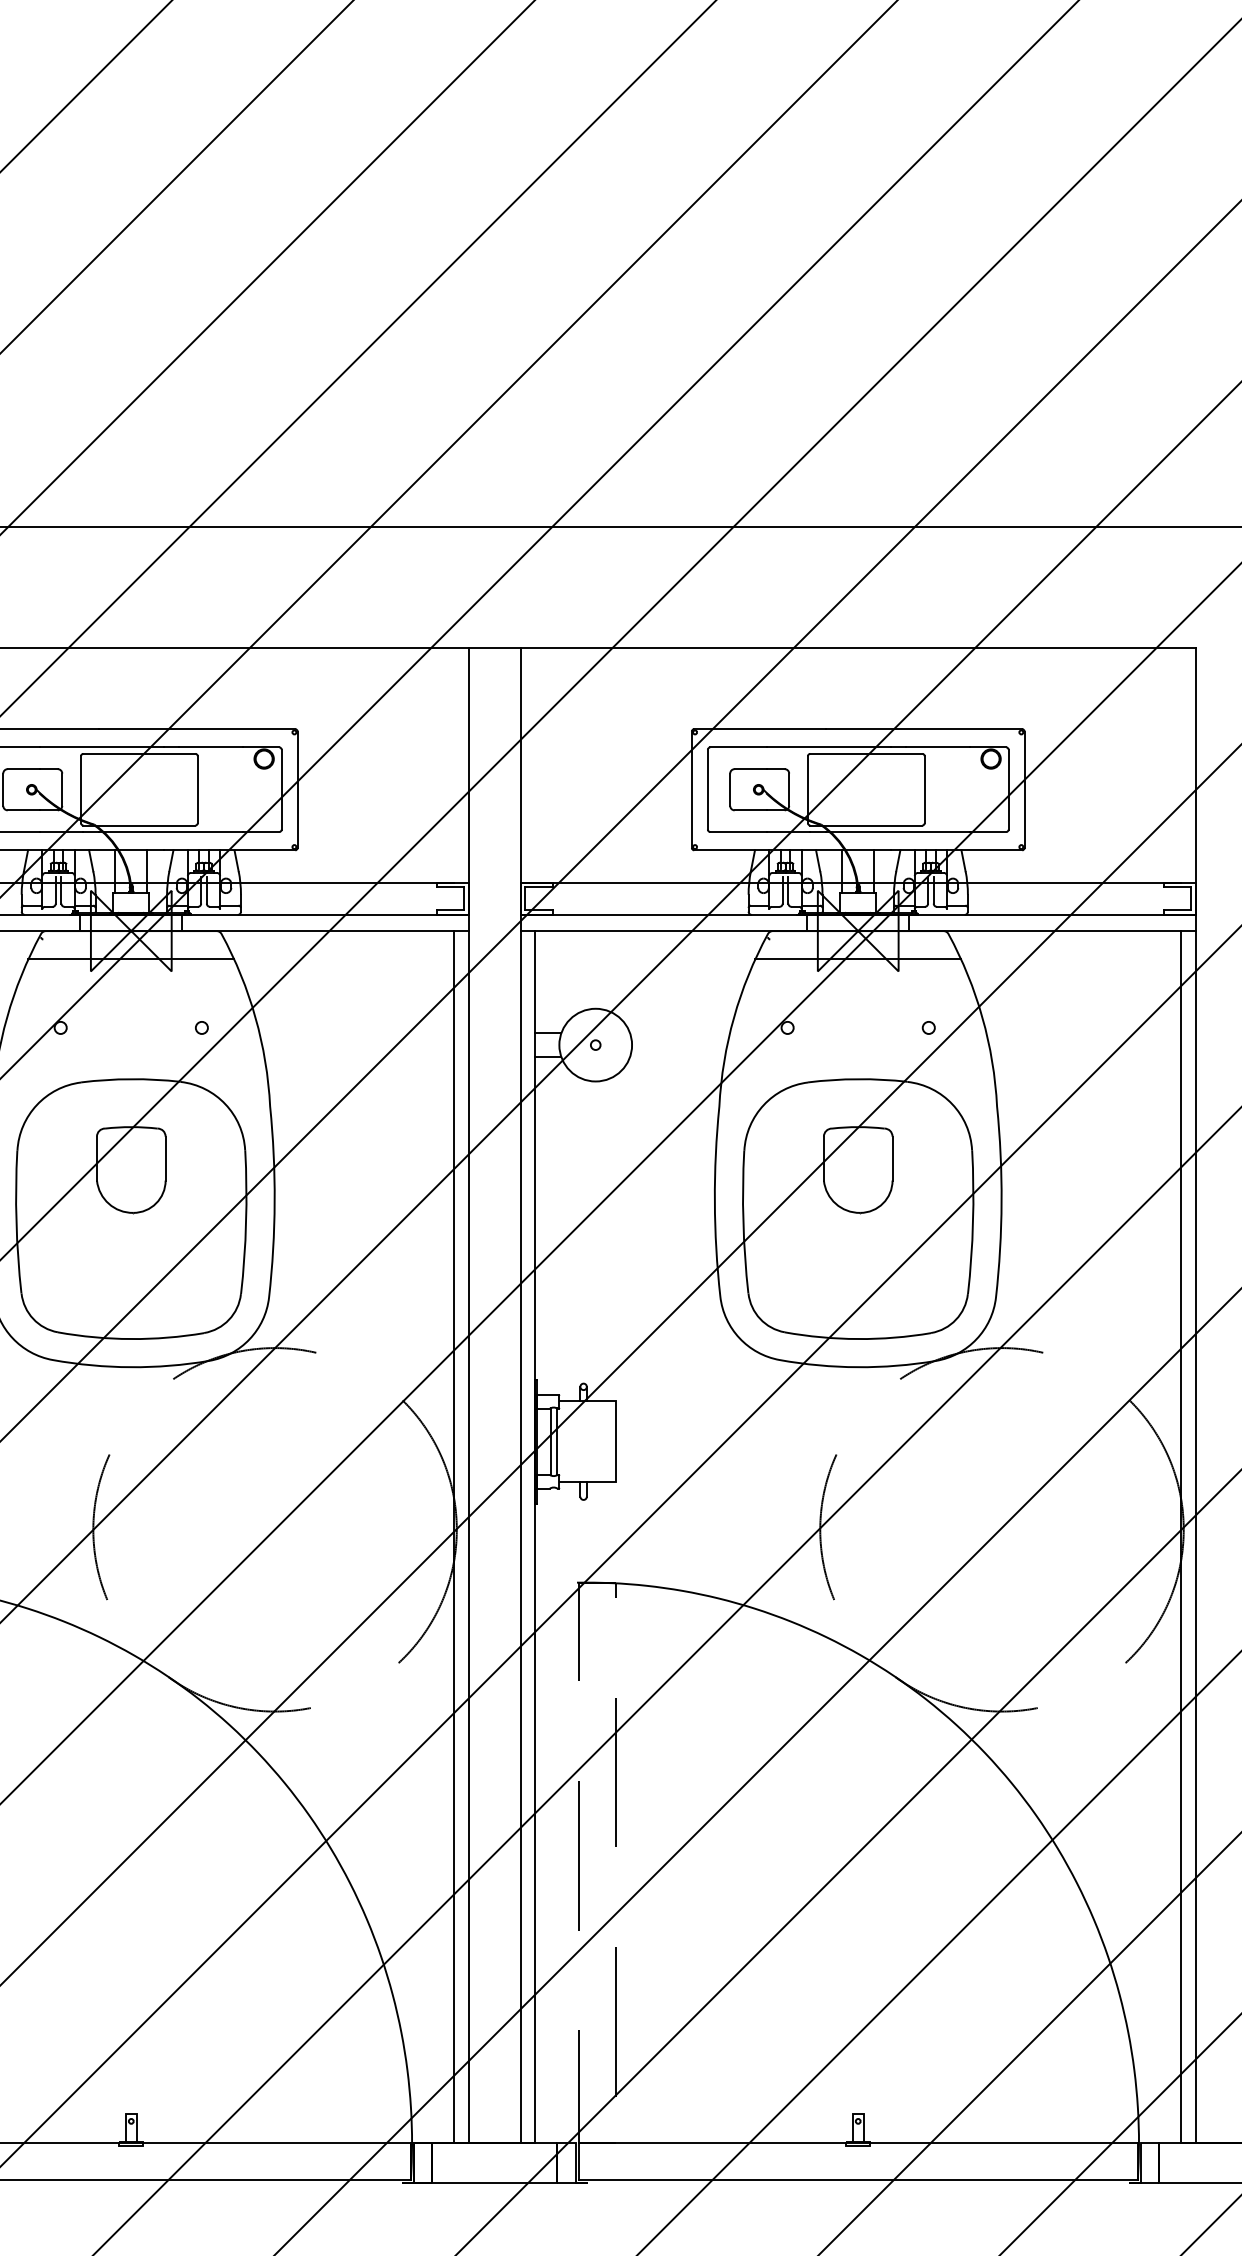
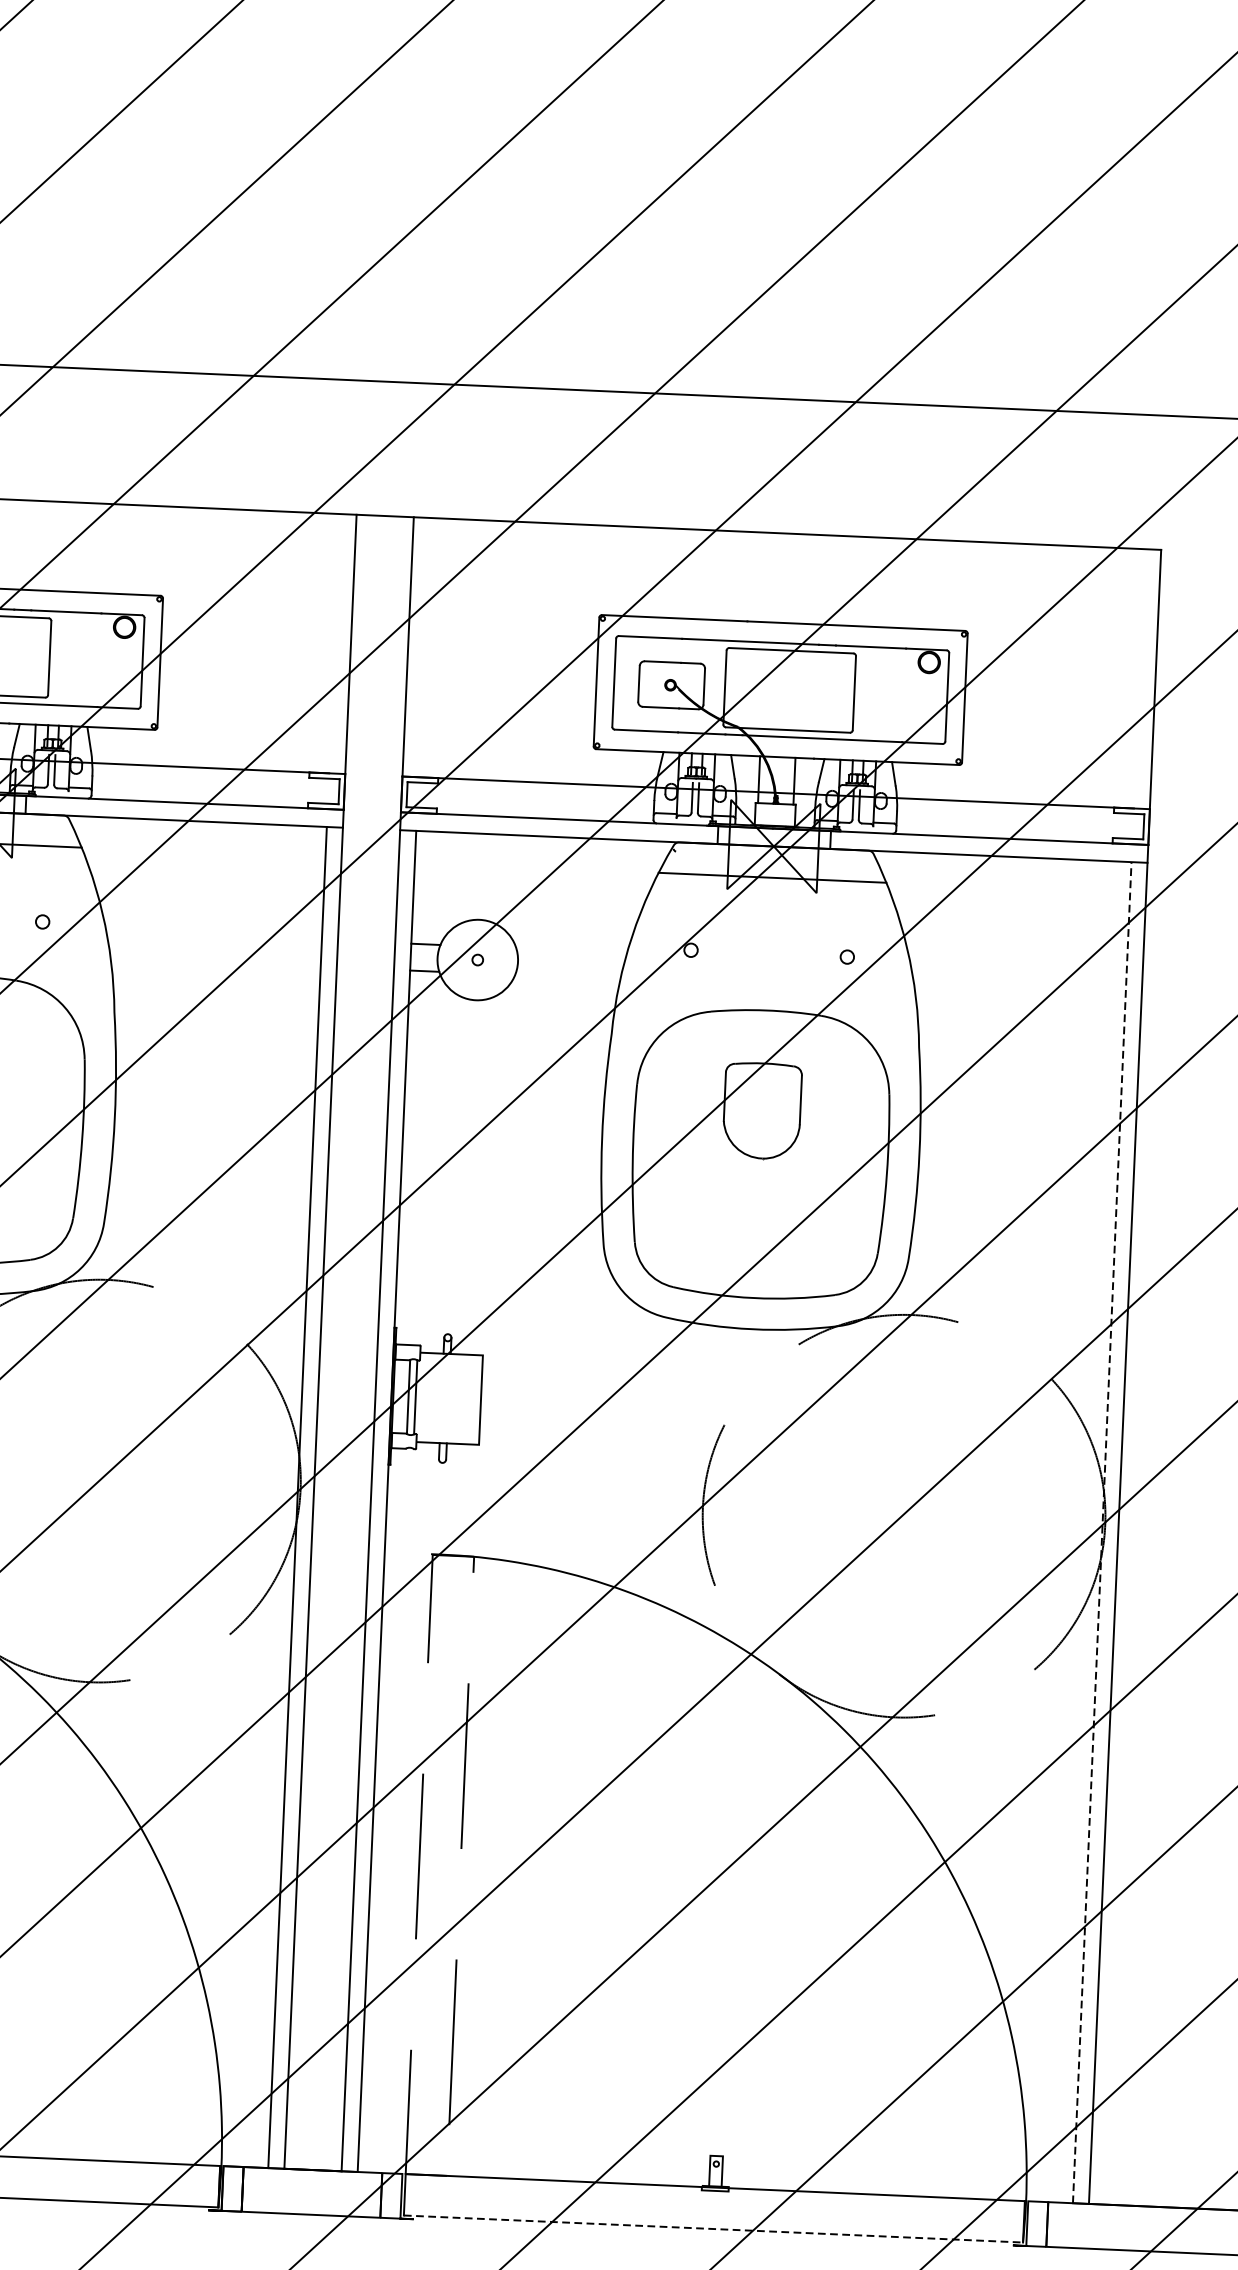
line: (1181, 1536) -> (1102, 1532), solid -> dashed
line: (858, 2180) -> (713, 2229), solid -> dashed

